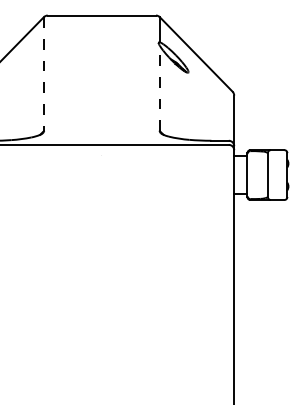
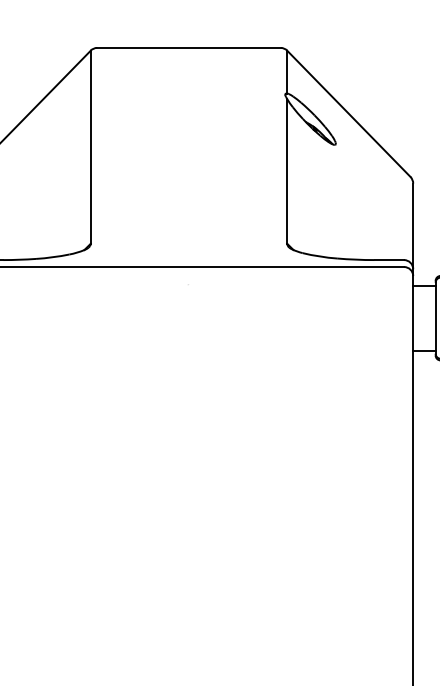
line: (43, 74) -> (90, 147), dashed -> solid
line: (159, 88) -> (286, 171), dashed -> solid

